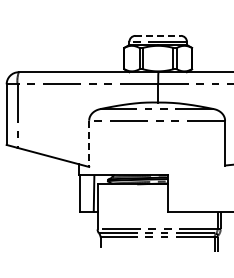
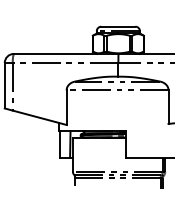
line: (158, 35) -> (118, 26), dashed -> solid
line: (89, 144) -> (66, 108), dashed -> solid

